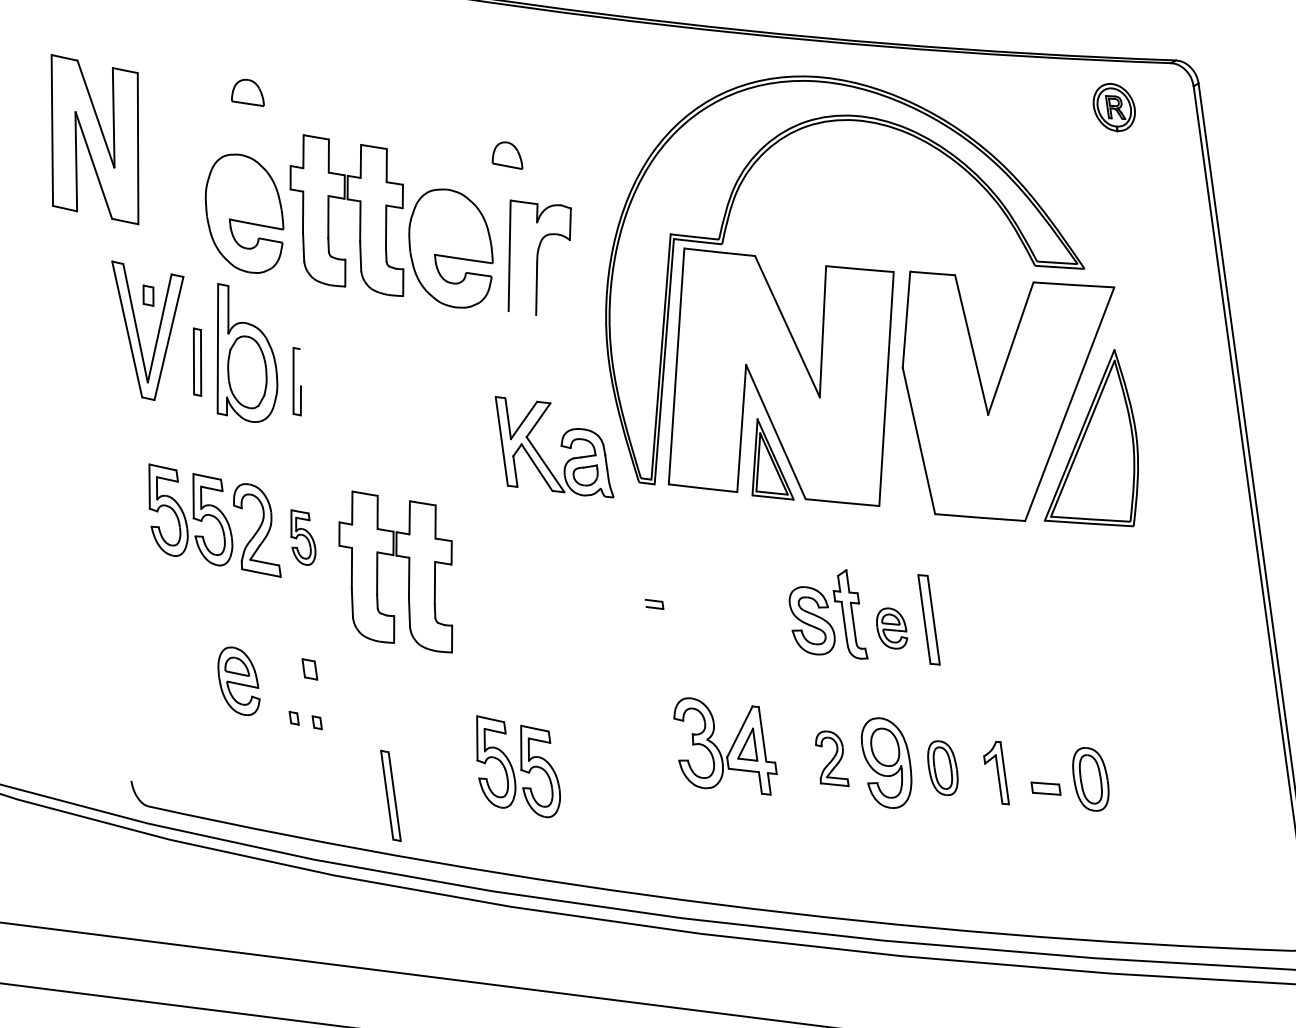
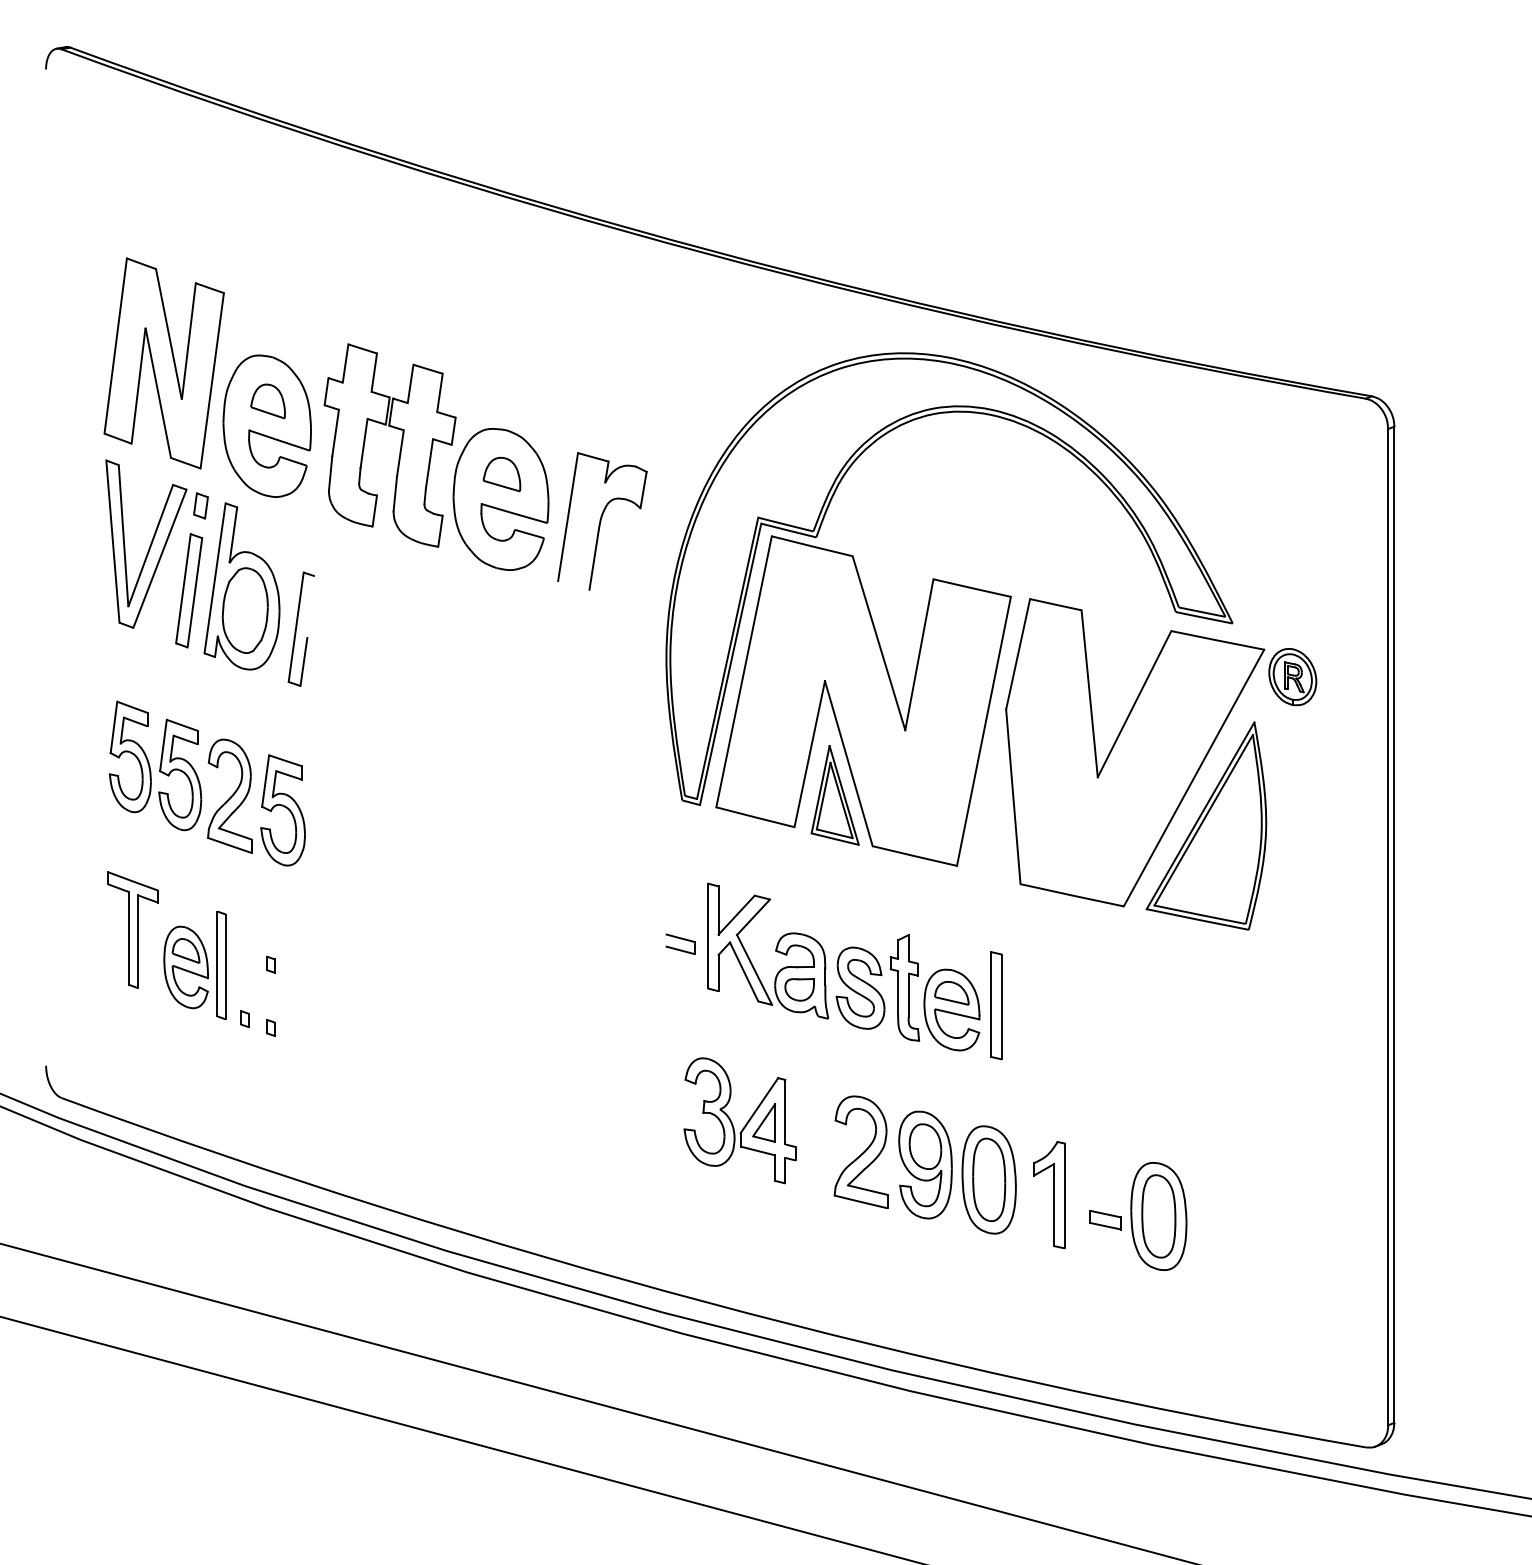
part: (246, 93) -> (501, 474), moved
part: (1114, 107) -> (1292, 677), moved
part: (94, 139) -> (163, 363), moved
part: (505, 156) -> (267, 401), moved
part: (148, 295) -> (200, 505), moved
part: (197, 361) -> (189, 590), size x1.43
part: (296, 381) -> (300, 628), size x1.43
part: (561, 445) -> (775, 950), moved
part: (301, 537) -> (282, 810), size x1.67
part: (408, 571) -> (400, 866), removed
part: (654, 603) -> (680, 943), size x1.43
part: (891, 628) -> (951, 1009), size x1.67
part: (188, 655) -> (132, 929), added
part: (309, 669) -> (270, 964), size x0.62
part: (830, 759) -> (860, 1151), size x1.67
part: (516, 765) -> (495, 1109), removed
part: (942, 767) -> (988, 1179), size x1.67
part: (995, 773) -> (1049, 1194), size x1.43
part: (1090, 779) -> (1158, 1216), size x1.43
part: (390, 795) -> (221, 965), moved

